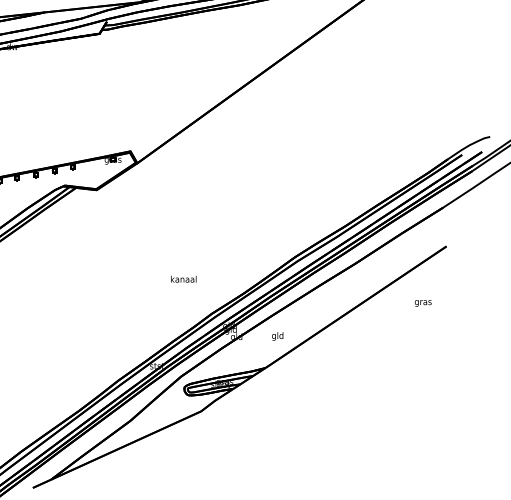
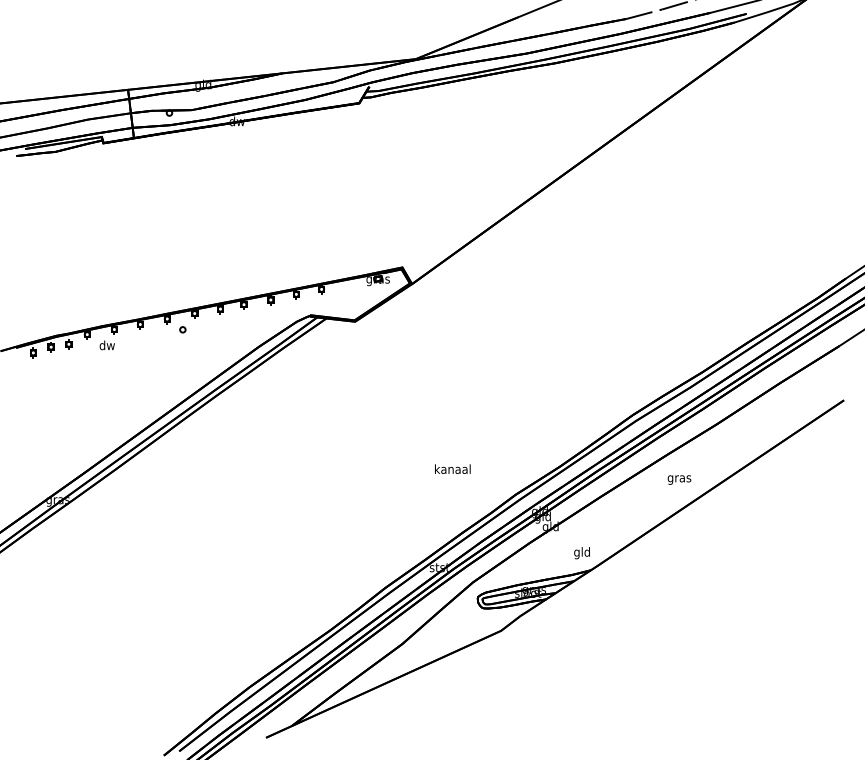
text: (183, 278) -> (452, 468), moved
text: (423, 303) -> (679, 479), moved
text: (277, 336) -> (581, 553), moved

